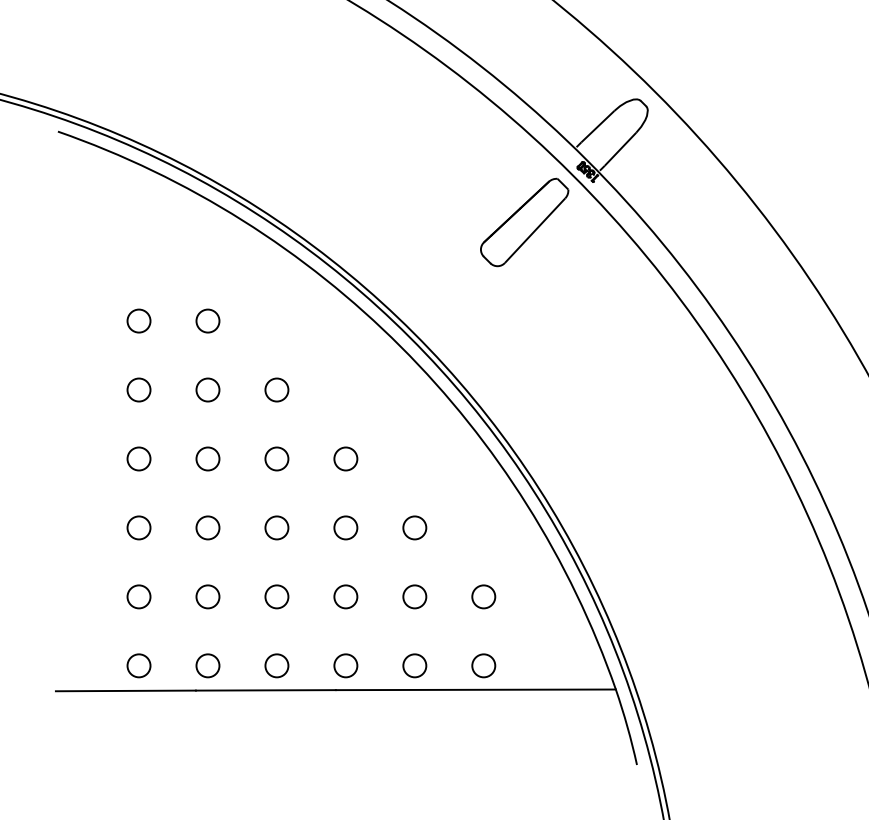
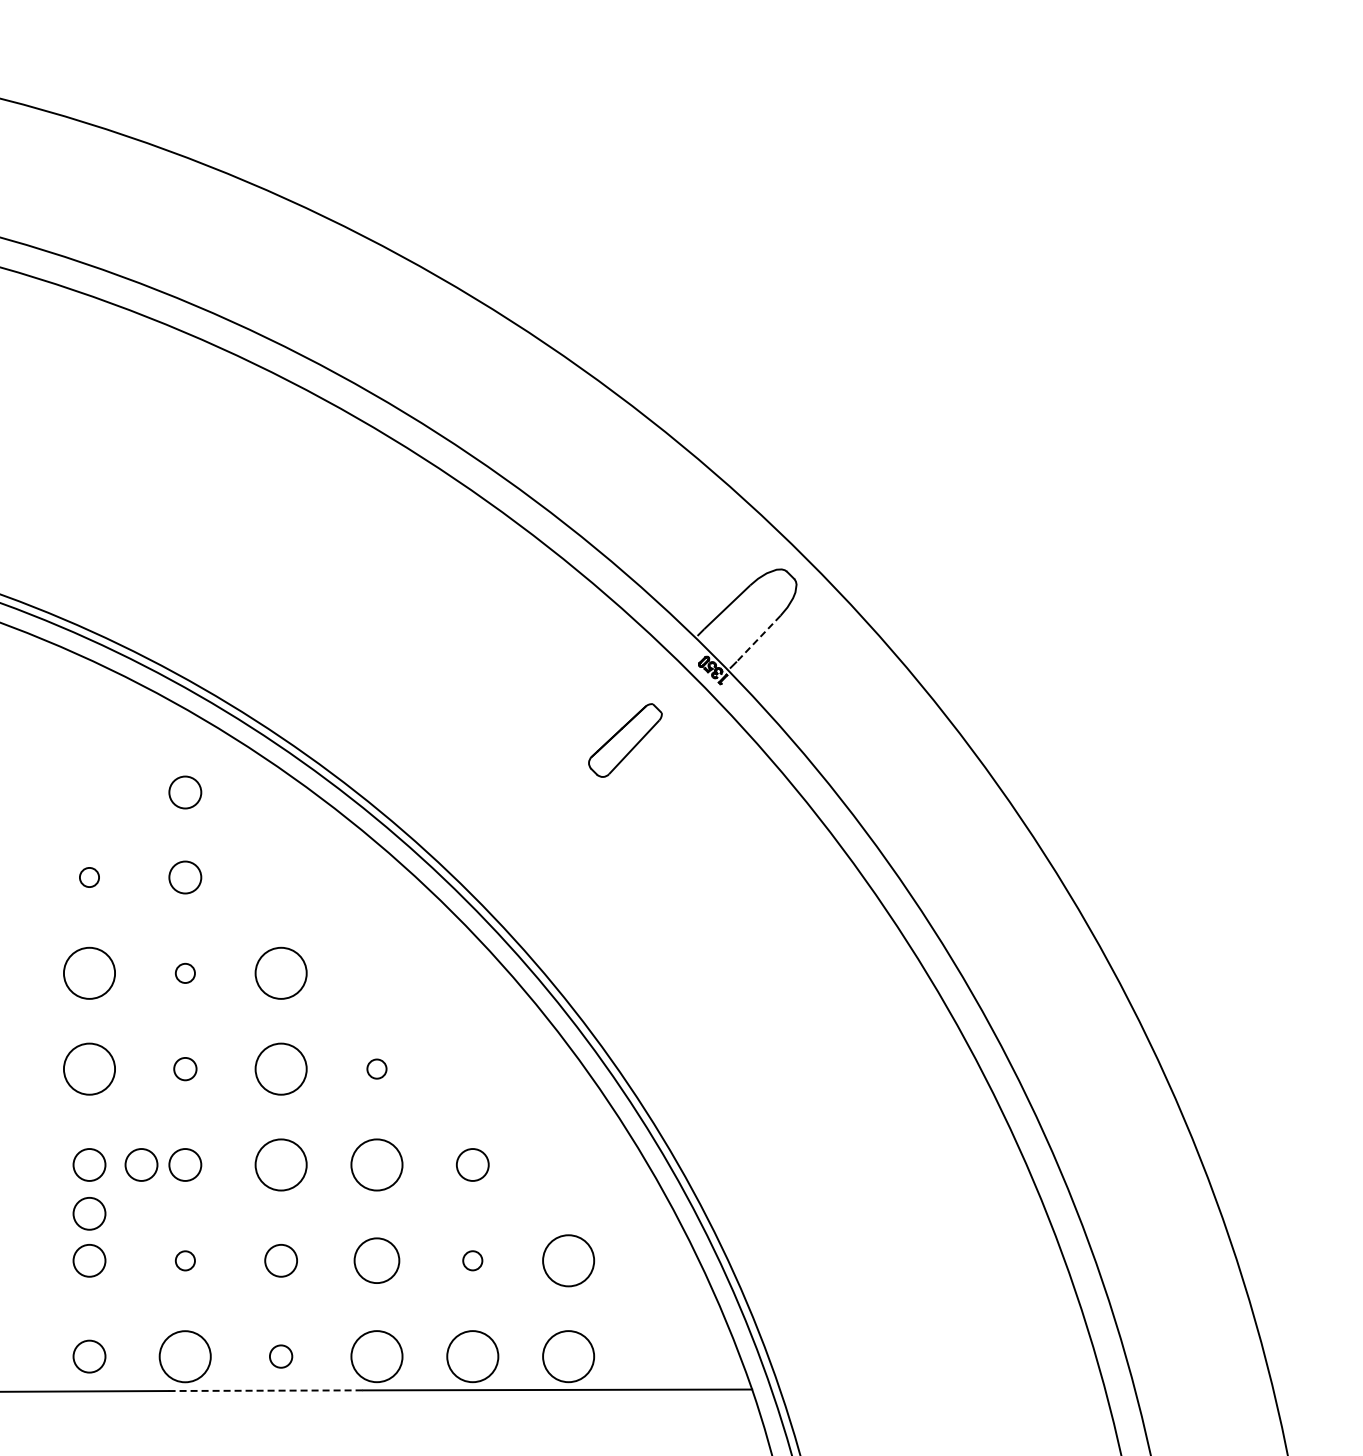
line: (621, 149) -> (759, 638), solid -> dashed
part: (524, 222) -> (625, 740), size x0.6
circle: (208, 259) -> (185, 792), added
circle: (139, 321) -> (89, 877), size x0.6
circle: (139, 390) -> (89, 973), size x1.6
circle: (208, 390) -> (185, 973), size x0.6
circle: (277, 390) -> (281, 973), size x1.6
circle: (208, 458) -> (185, 1068), size x0.7
circle: (345, 458) -> (376, 1068), size x0.6
circle: (139, 459) -> (89, 1069), size x1.6
circle: (277, 459) -> (281, 1069), size x1.6
circle: (176, 527) -> (141, 1164), added
circle: (277, 527) -> (281, 1164), size x1.6
circle: (345, 527) -> (376, 1164), size x1.6
circle: (139, 562) -> (89, 1213), added
circle: (208, 596) -> (185, 1260), size x0.6
circle: (345, 596) -> (376, 1260), size x1.4
circle: (414, 596) -> (472, 1260), size x0.6
circle: (483, 596) -> (568, 1260), size x1.6
circle: (208, 665) -> (185, 1356), size x1.6
circle: (276, 665) -> (280, 1356), size x0.7
circle: (345, 665) -> (376, 1356), size x1.6
circle: (414, 665) -> (472, 1356), size x1.6
circle: (483, 665) -> (568, 1356), size x1.6
line: (266, 690) -> (266, 1390), solid -> dashed

